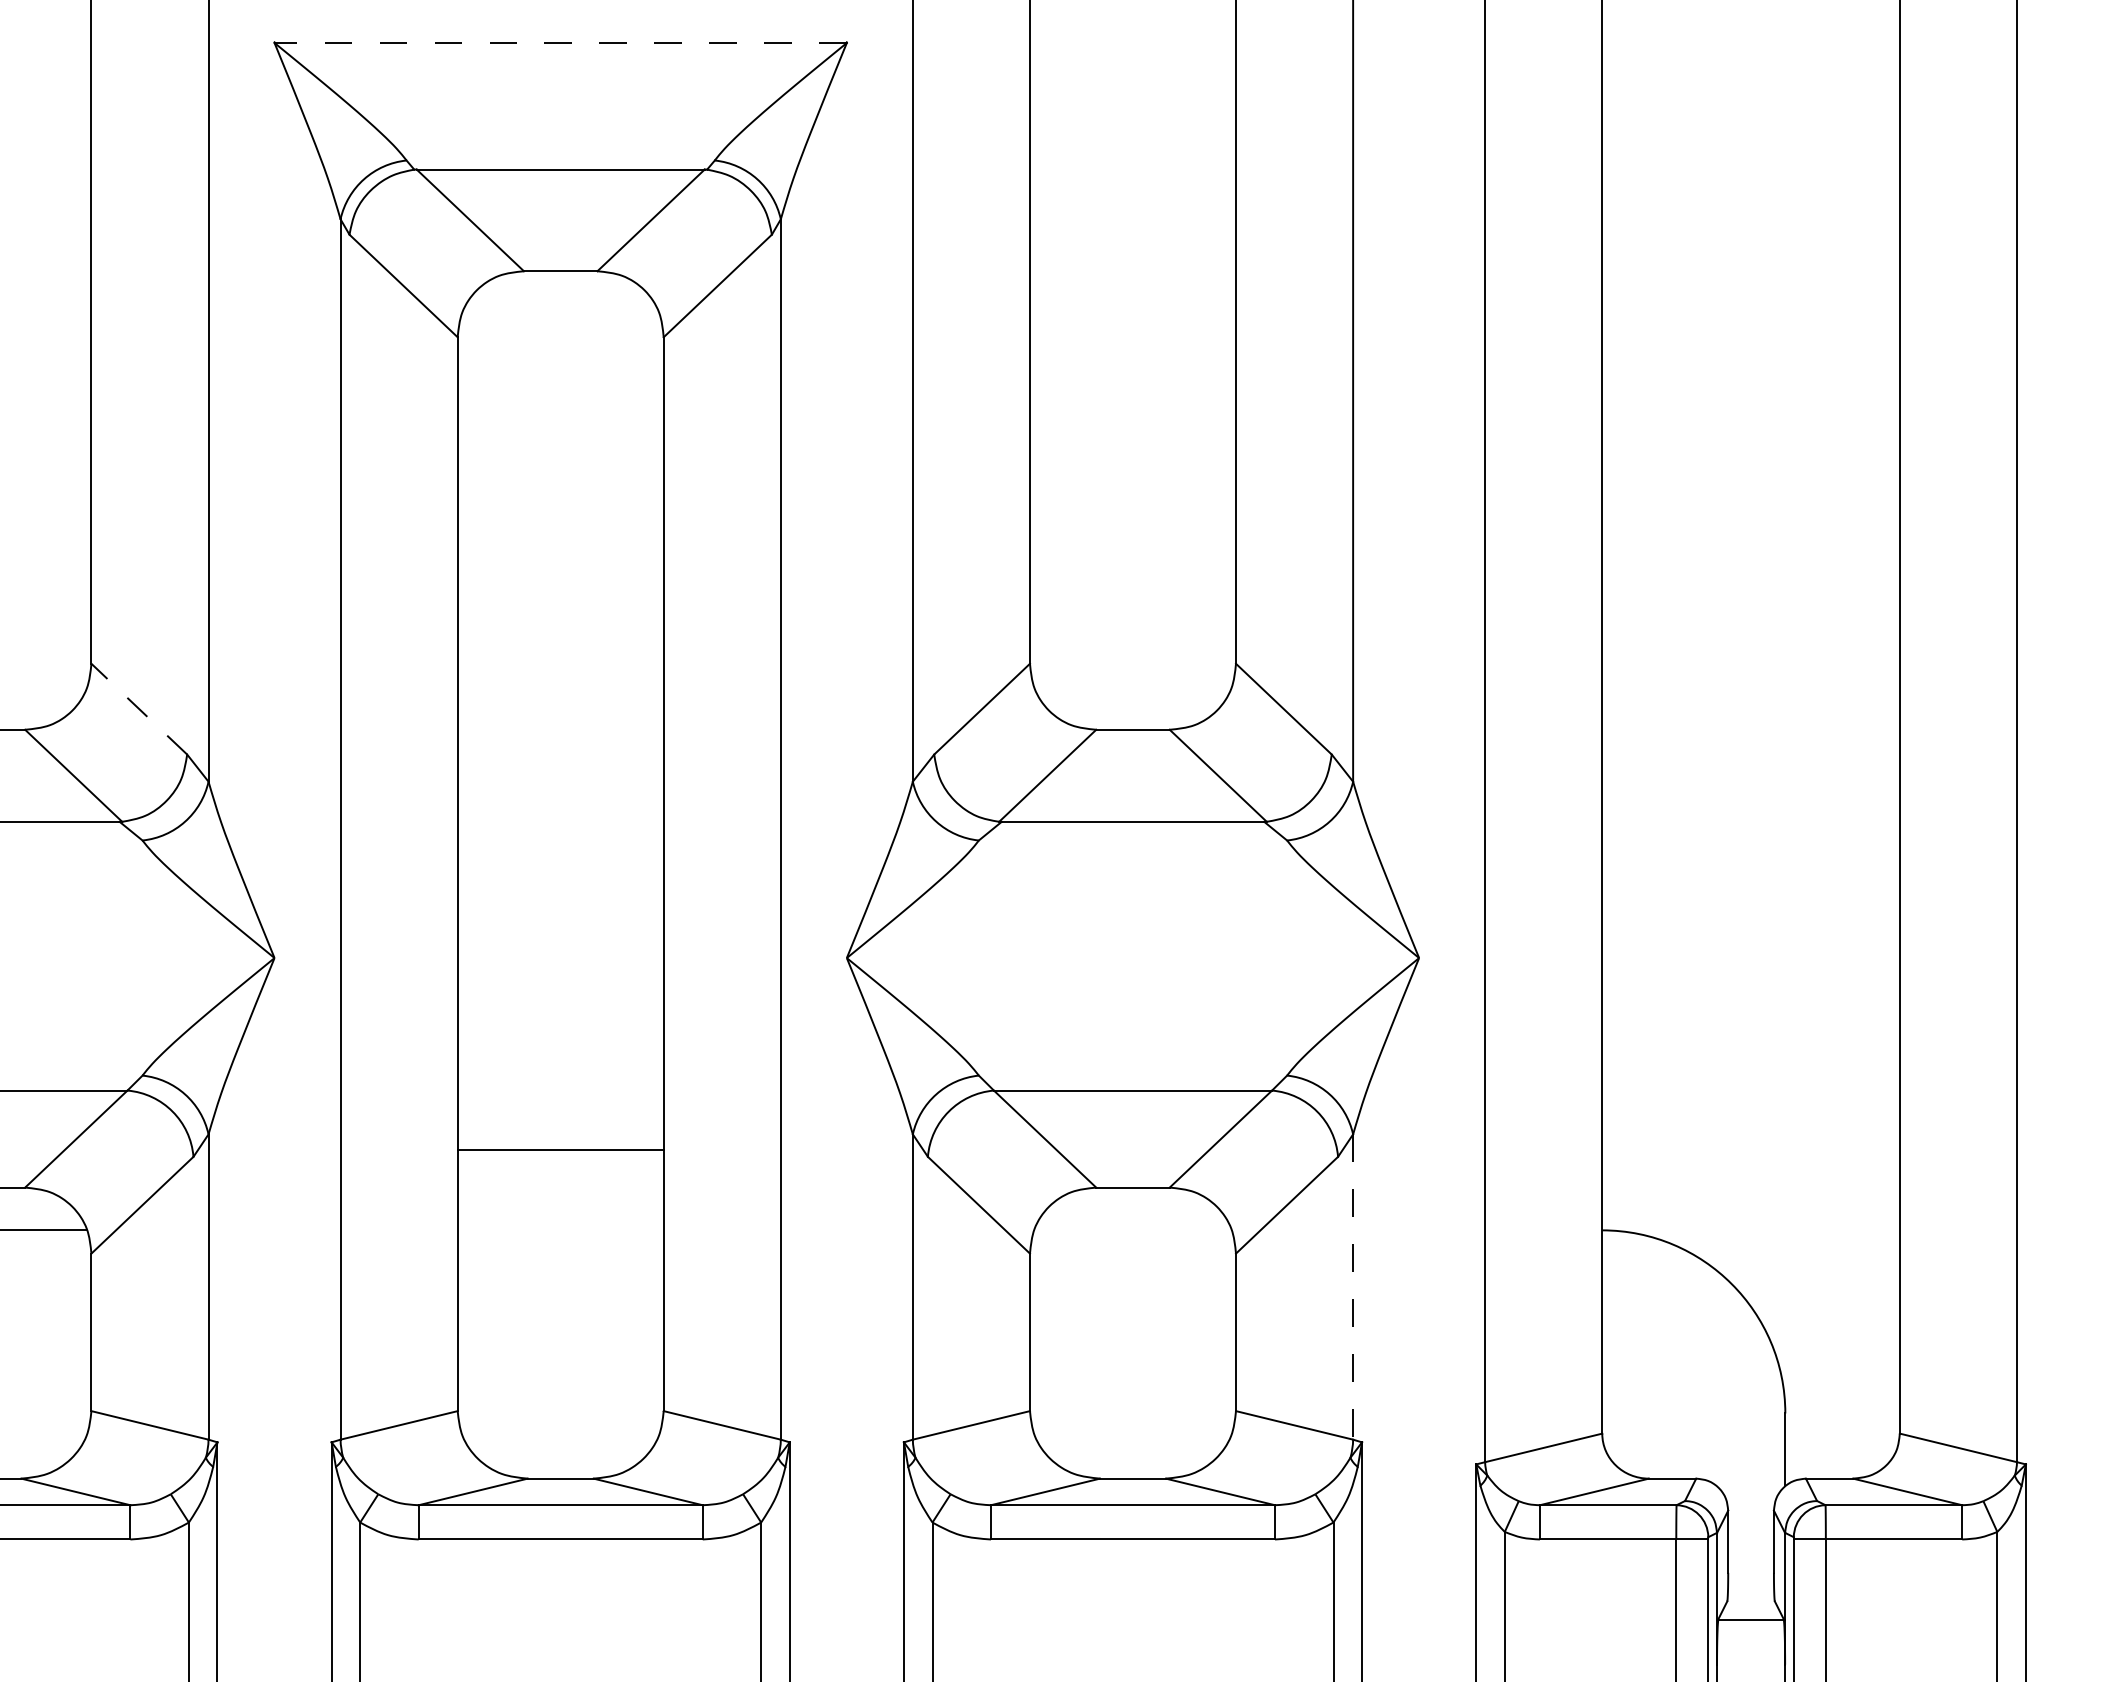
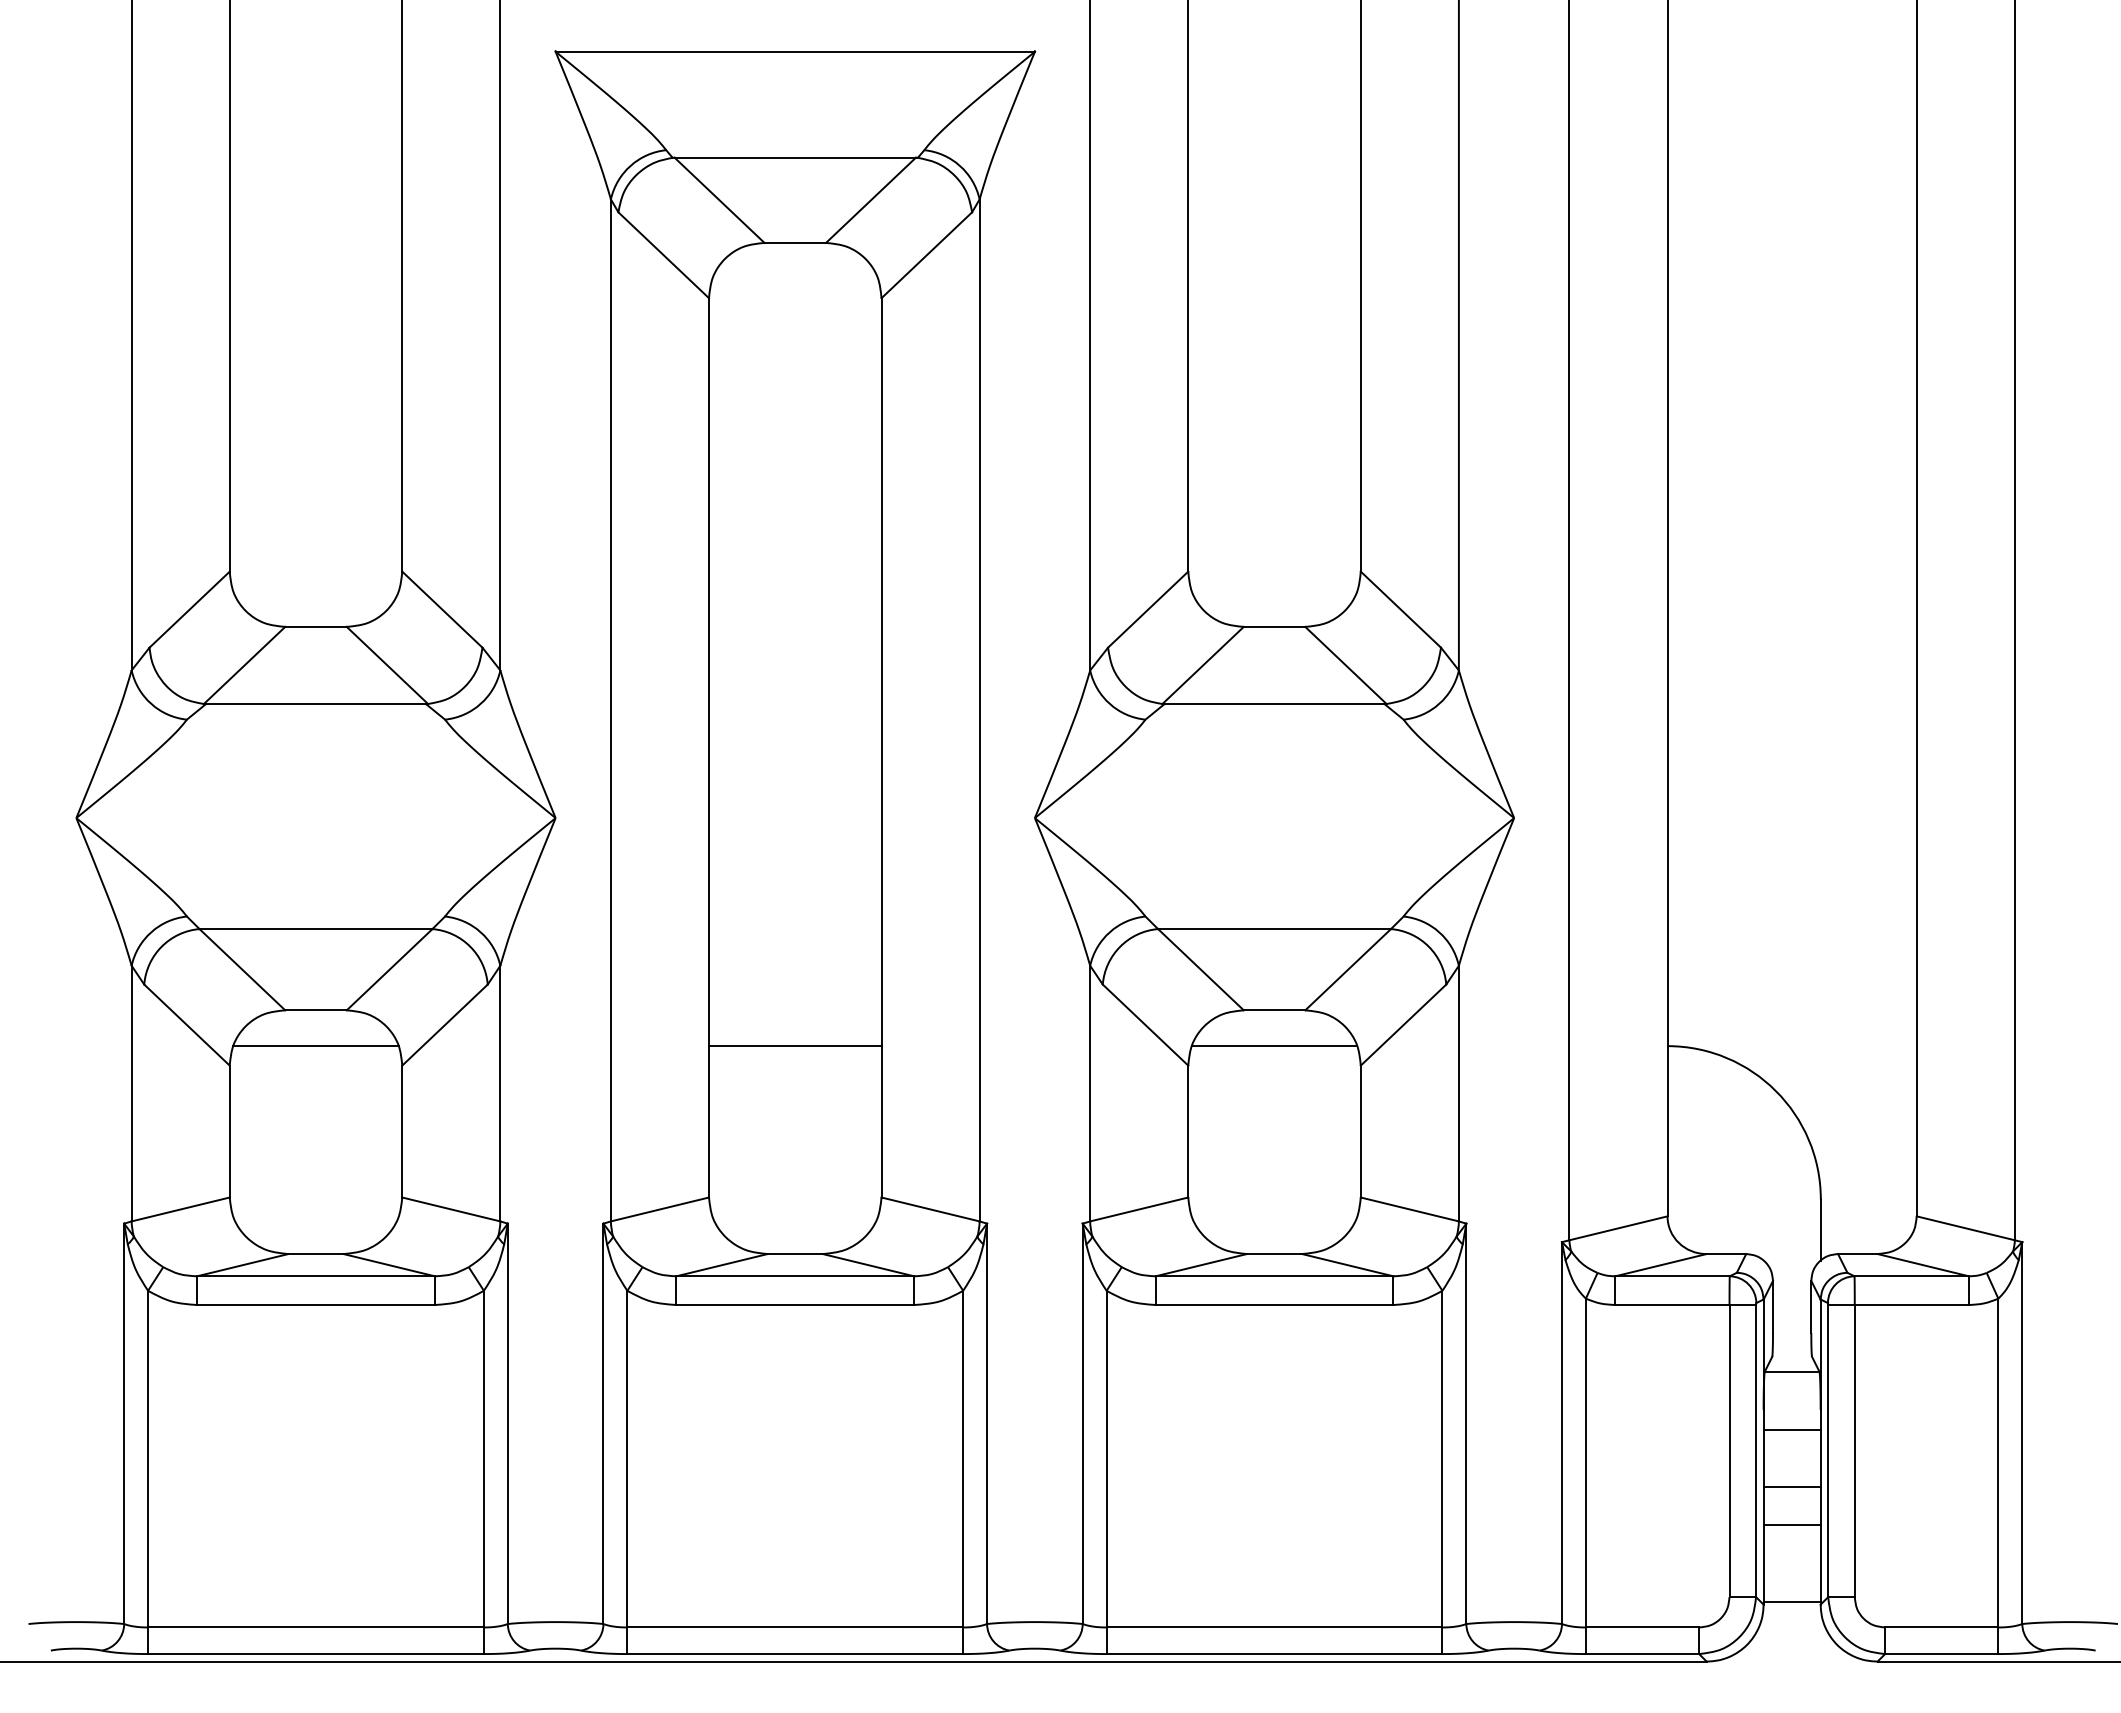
line: (559, 42) -> (794, 51), dashed -> solid
line: (139, 708) -> (442, 609), dashed -> solid
line: (560, 1150) -> (795, 1046), moved
line: (1132, 1230) -> (1274, 1046), added
line: (1352, 1286) -> (1458, 1093), dashed -> solid

